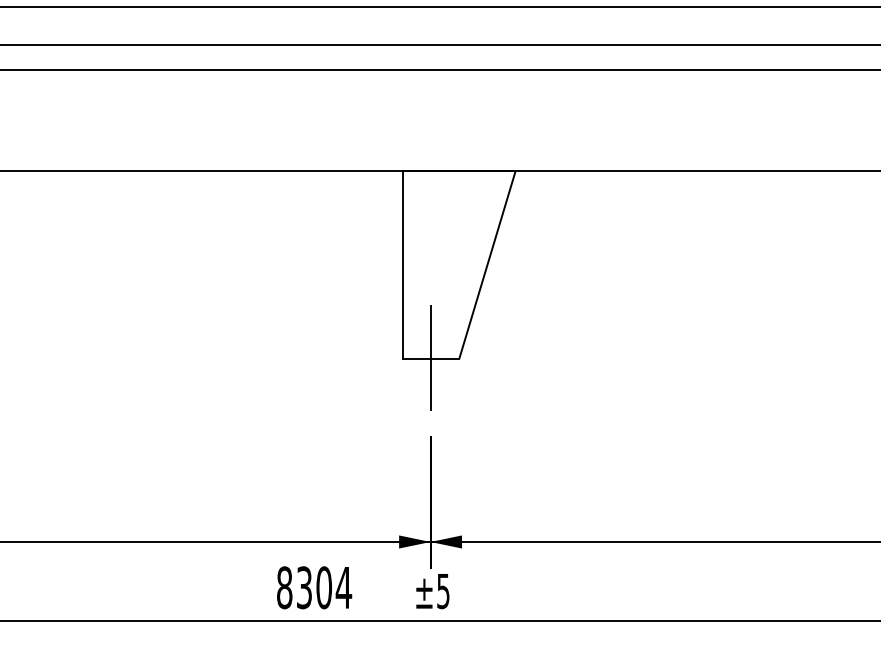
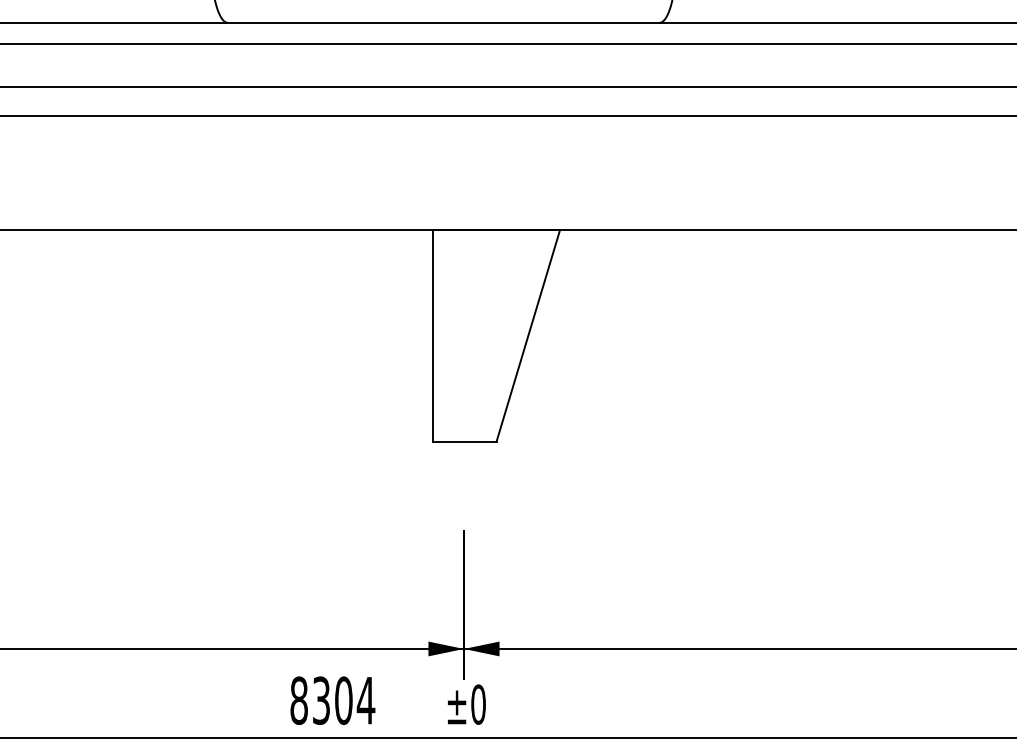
line: (431, 357) -> (464, 440), removed
text: (443, 591) -> (478, 704), ±5 -> ±0

